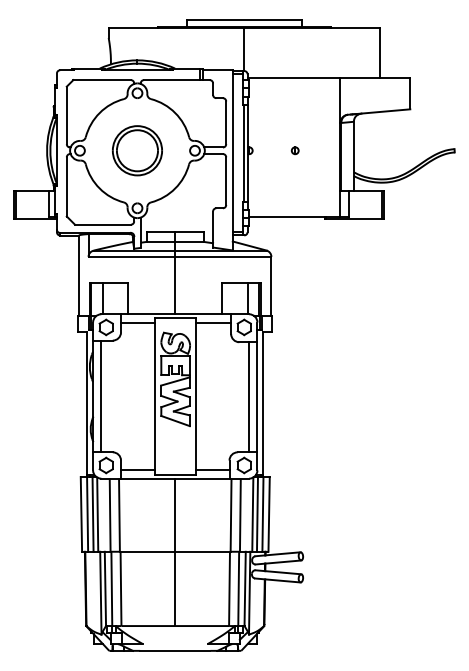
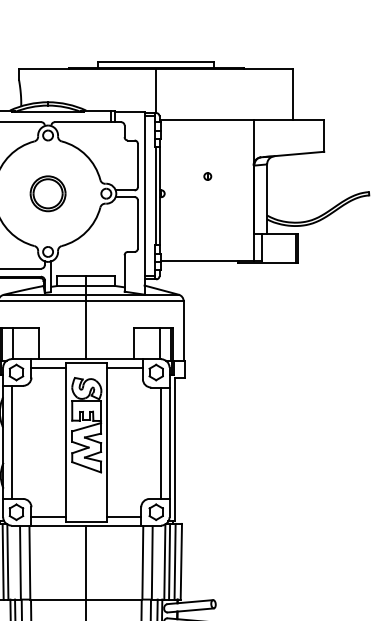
part: (137, 150) -> (48, 193), size x0.7
part: (294, 150) -> (207, 176), moved

